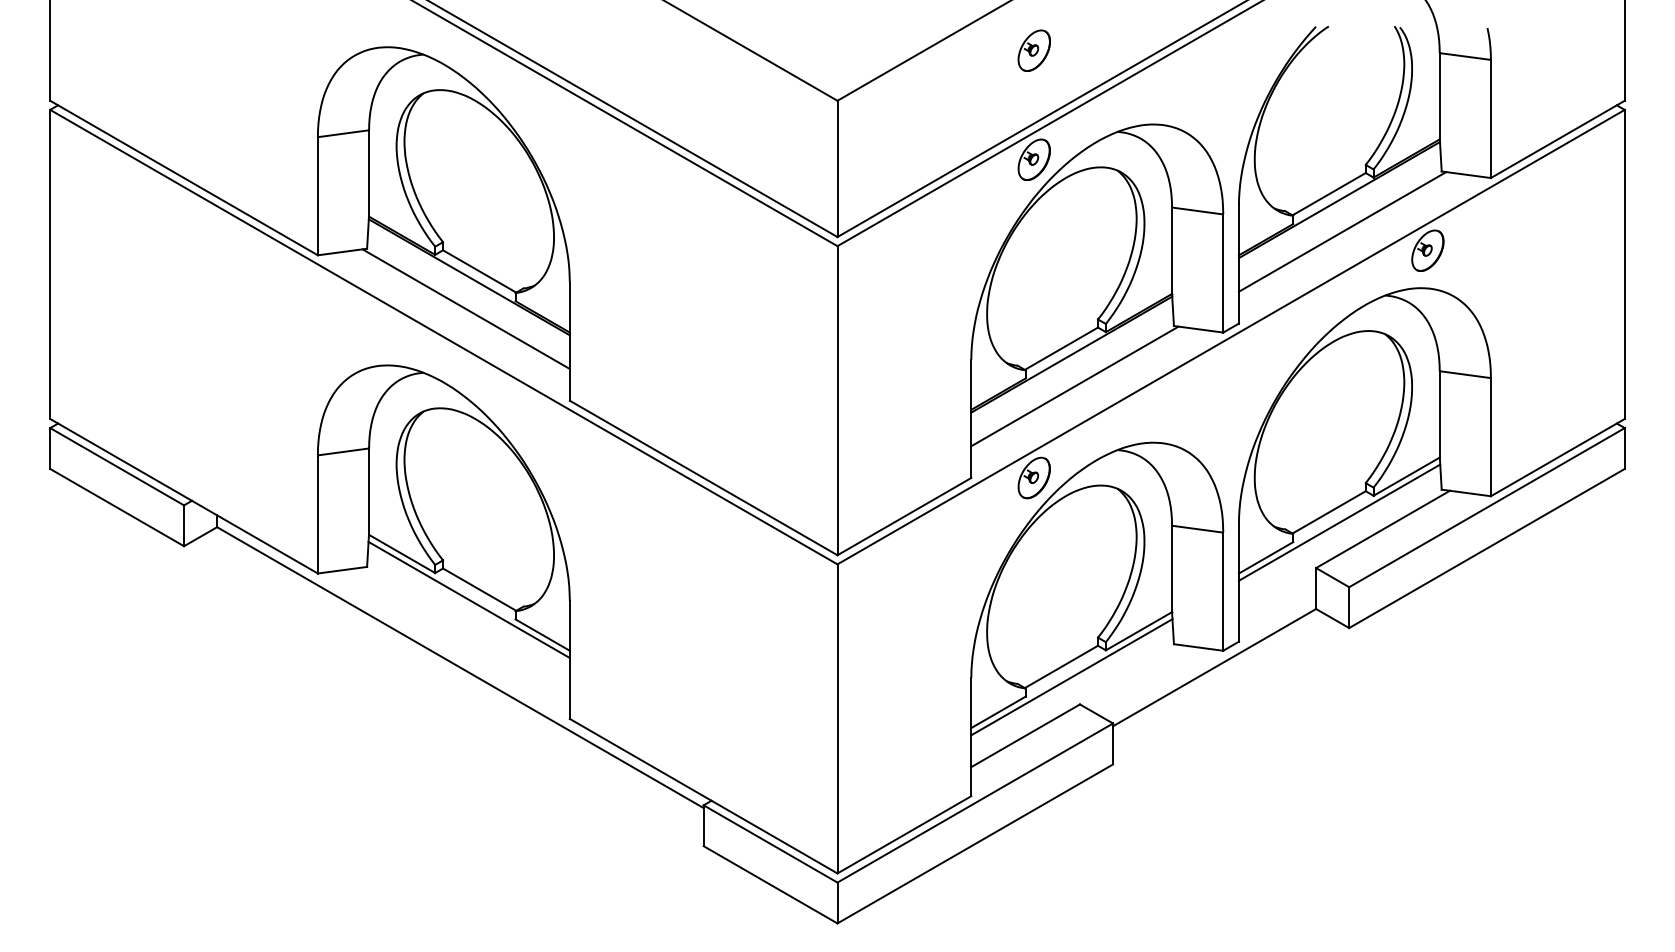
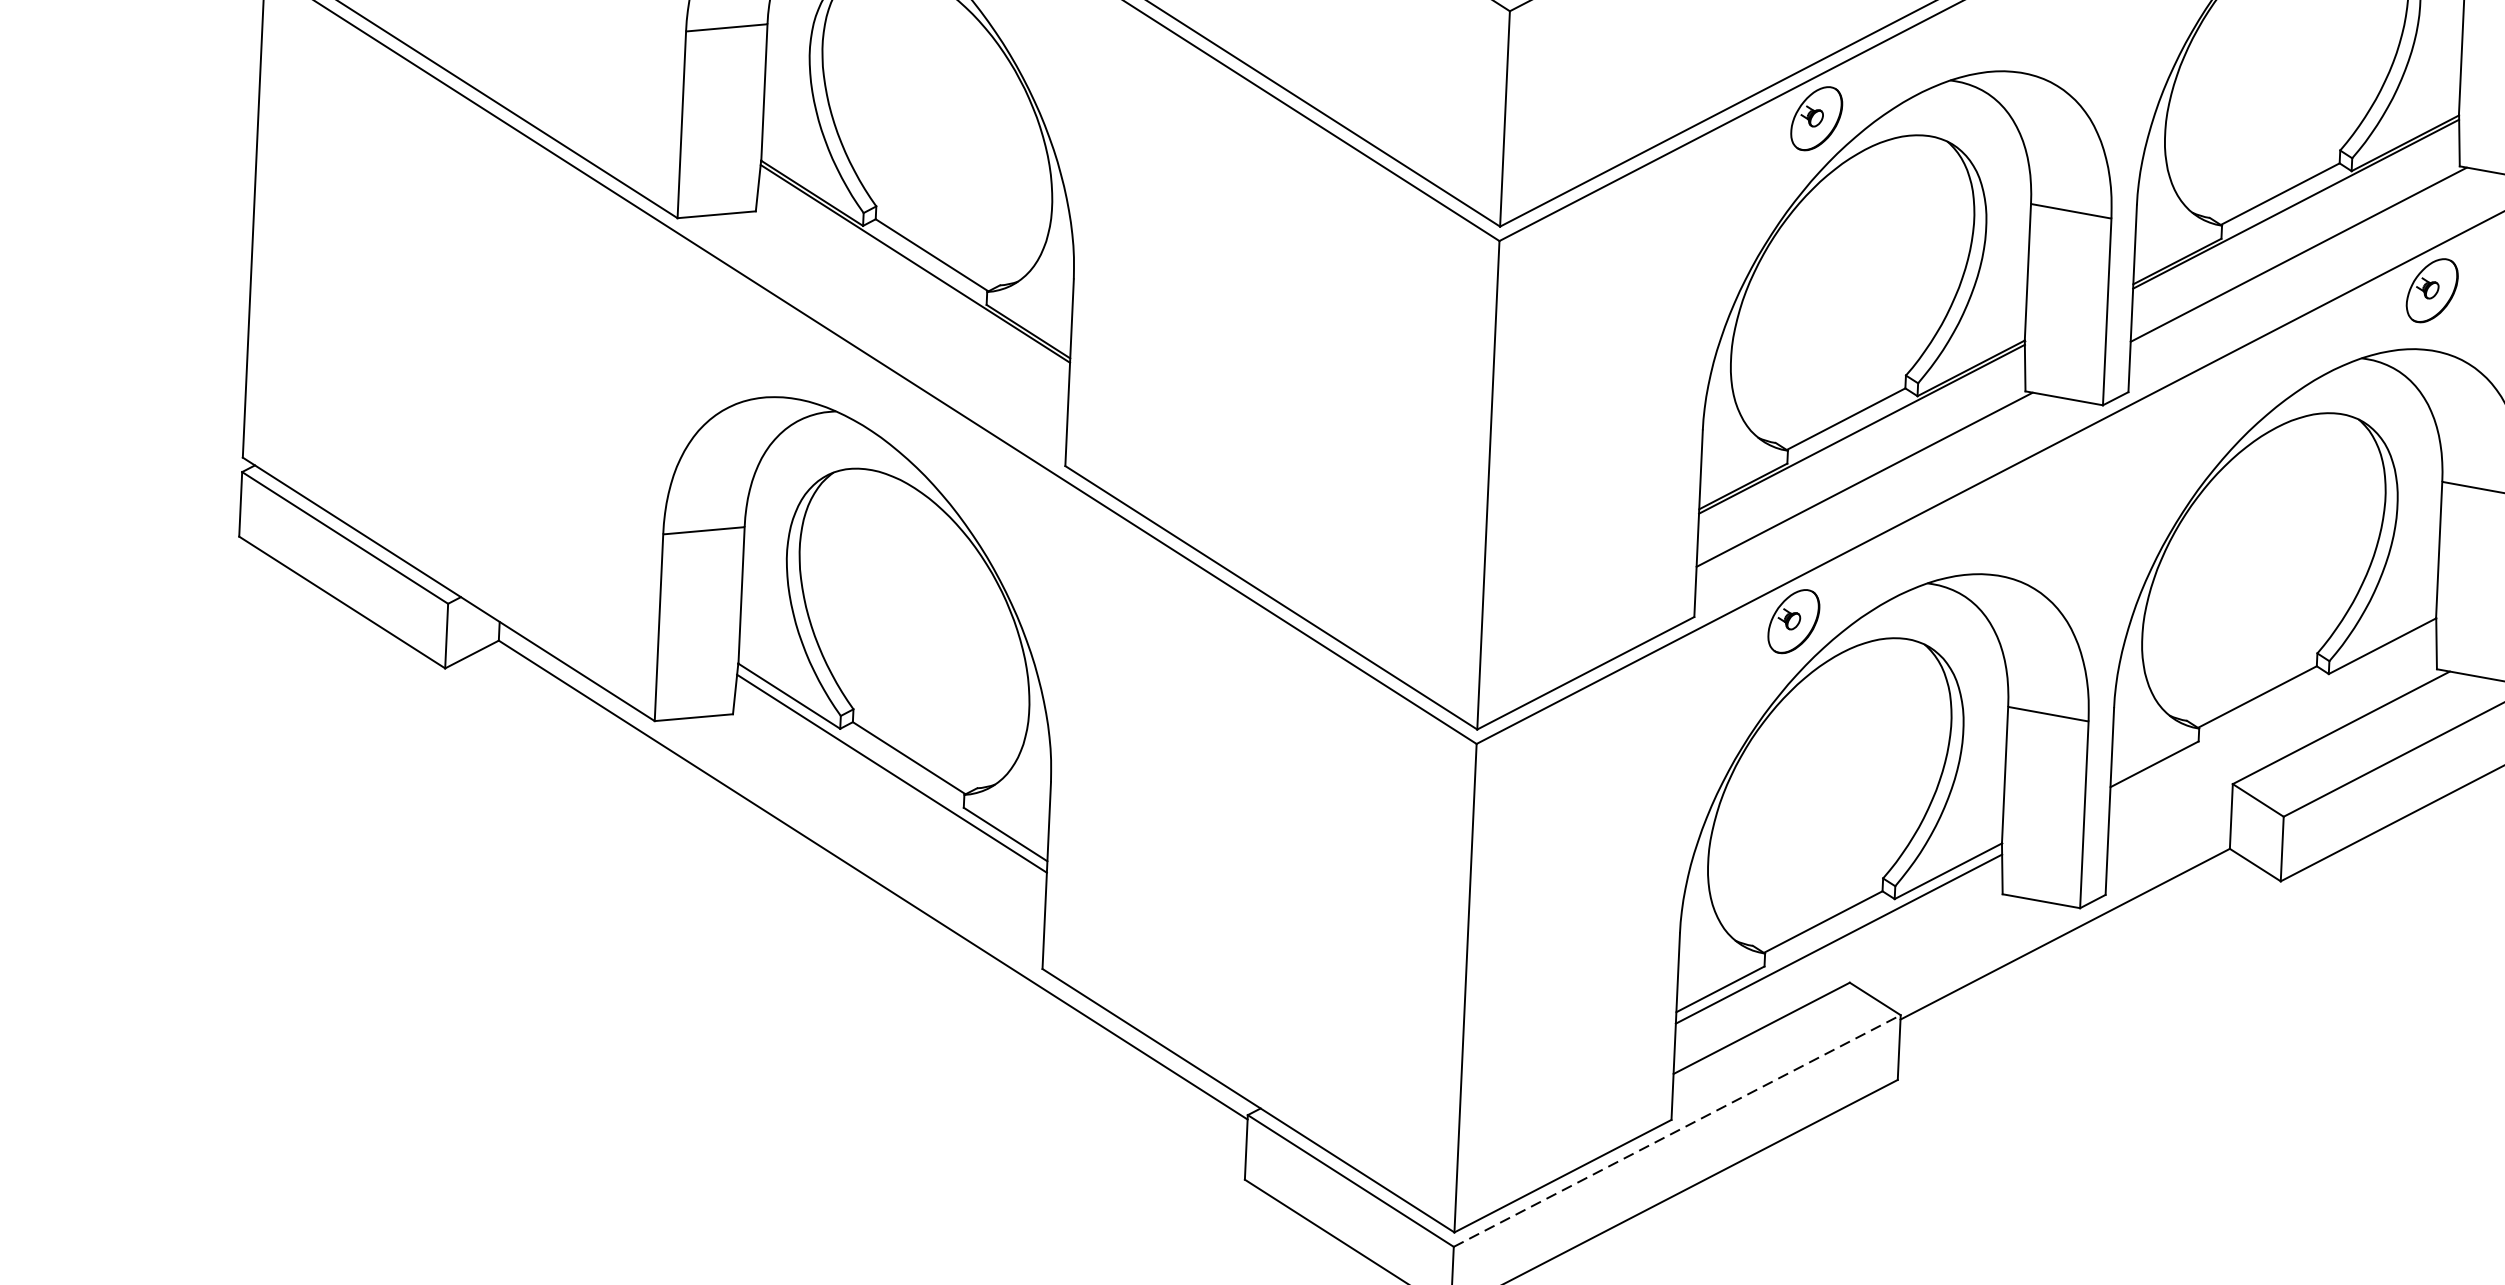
line: (465, 308) -> (907, 312), removed
line: (1339, 522) -> (2273, 713), removed
line: (975, 802) -> (1677, 1130), solid -> dashed

